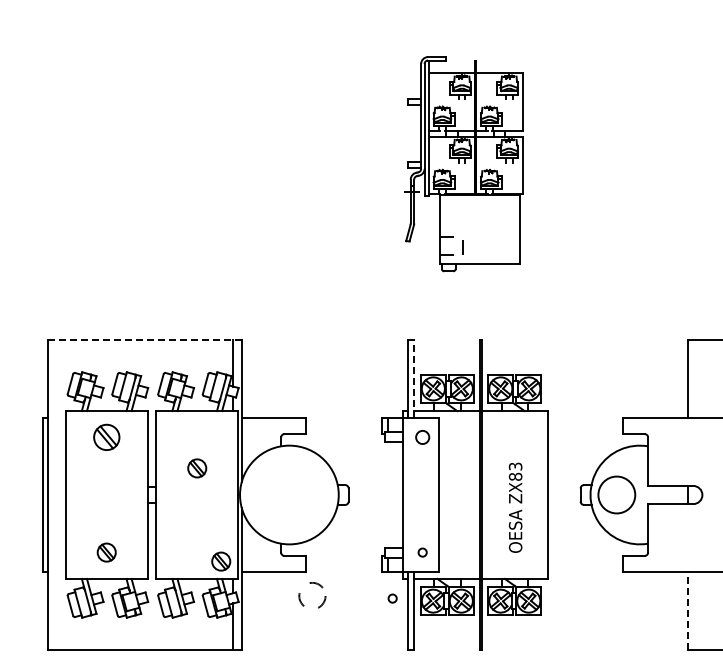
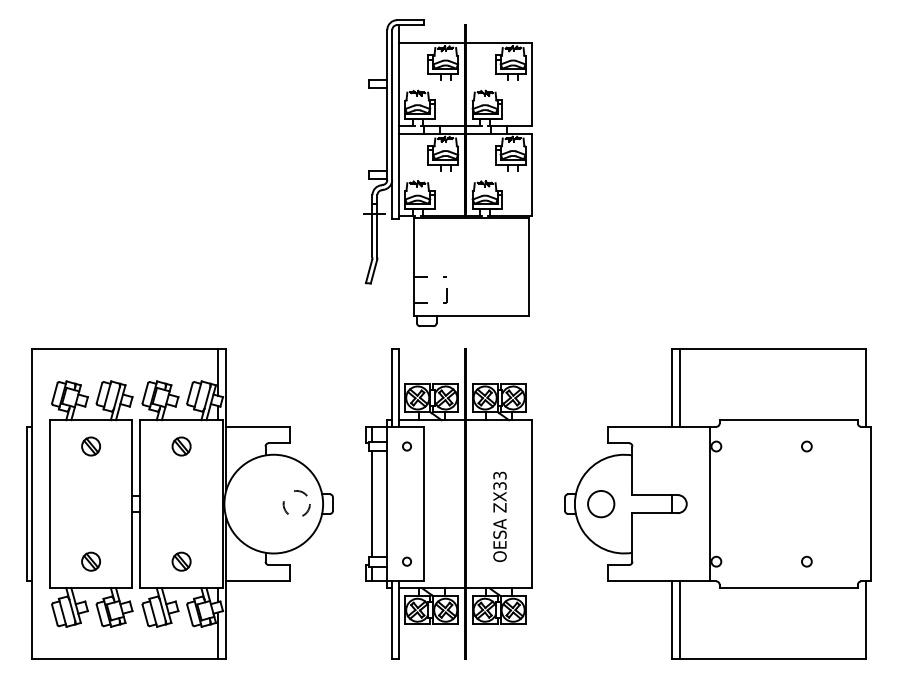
part: (463, 164) -> (447, 173), size x1.43
line: (145, 340) -> (129, 349), dashed -> solid
line: (696, 378) -> (680, 387), added
line: (414, 379) -> (398, 388), dashed -> solid
part: (106, 437) -> (90, 446), size x0.71
circle: (422, 437) -> (406, 446), size x0.62
part: (197, 468) -> (181, 446), moved
text: (515, 476) -> (499, 485), ZX83 -> ZX33
line: (388, 494) -> (372, 503), added
circle: (617, 494) -> (601, 503), size x0.71
part: (221, 561) -> (181, 561), moved
circle: (312, 595) -> (296, 503), moved
circle: (392, 598) -> (376, 607), removed
line: (696, 610) -> (680, 619), added
line: (687, 611) -> (671, 620), dashed -> solid

